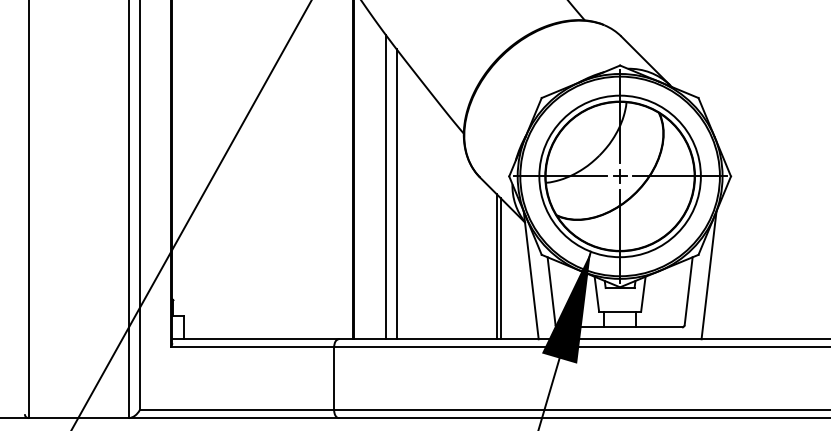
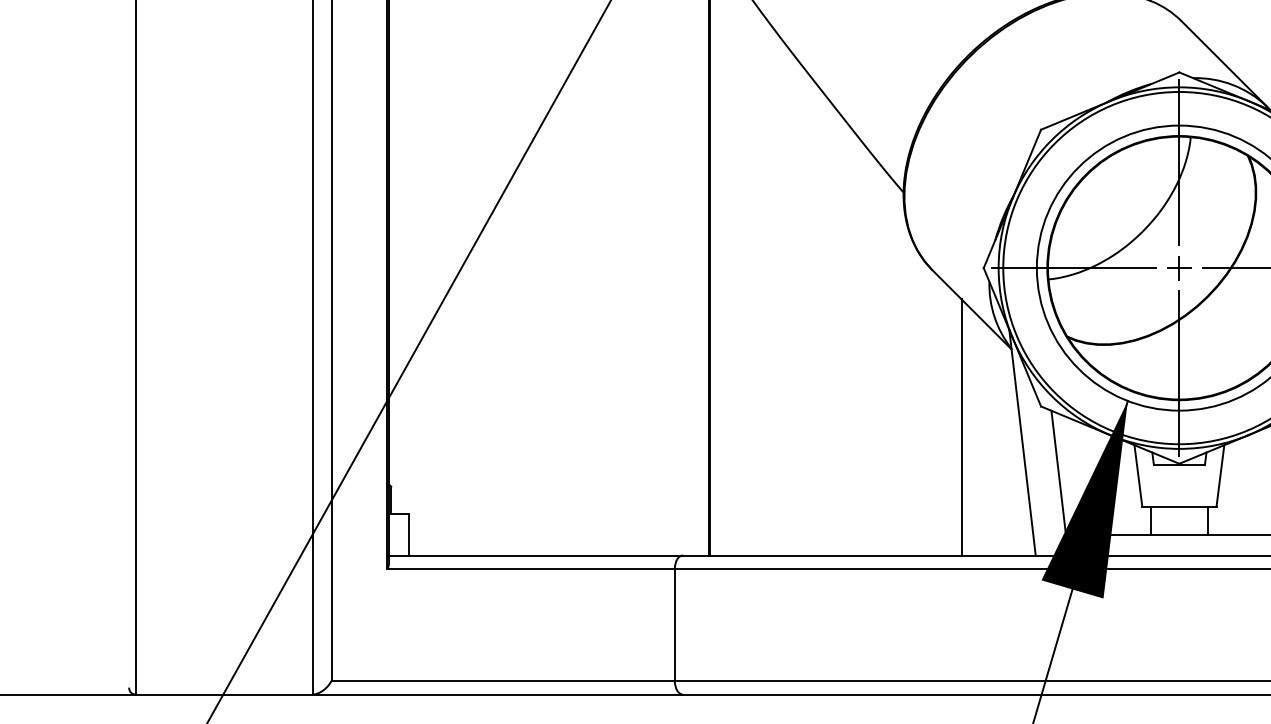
line: (385, 186) -> (765, 285), removed
line: (396, 194) -> (784, 299), removed
line: (500, 268) -> (968, 430), removed

